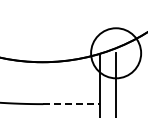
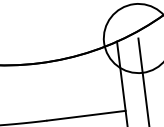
line: (71, 104) -> (85, 116), dashed -> solid

